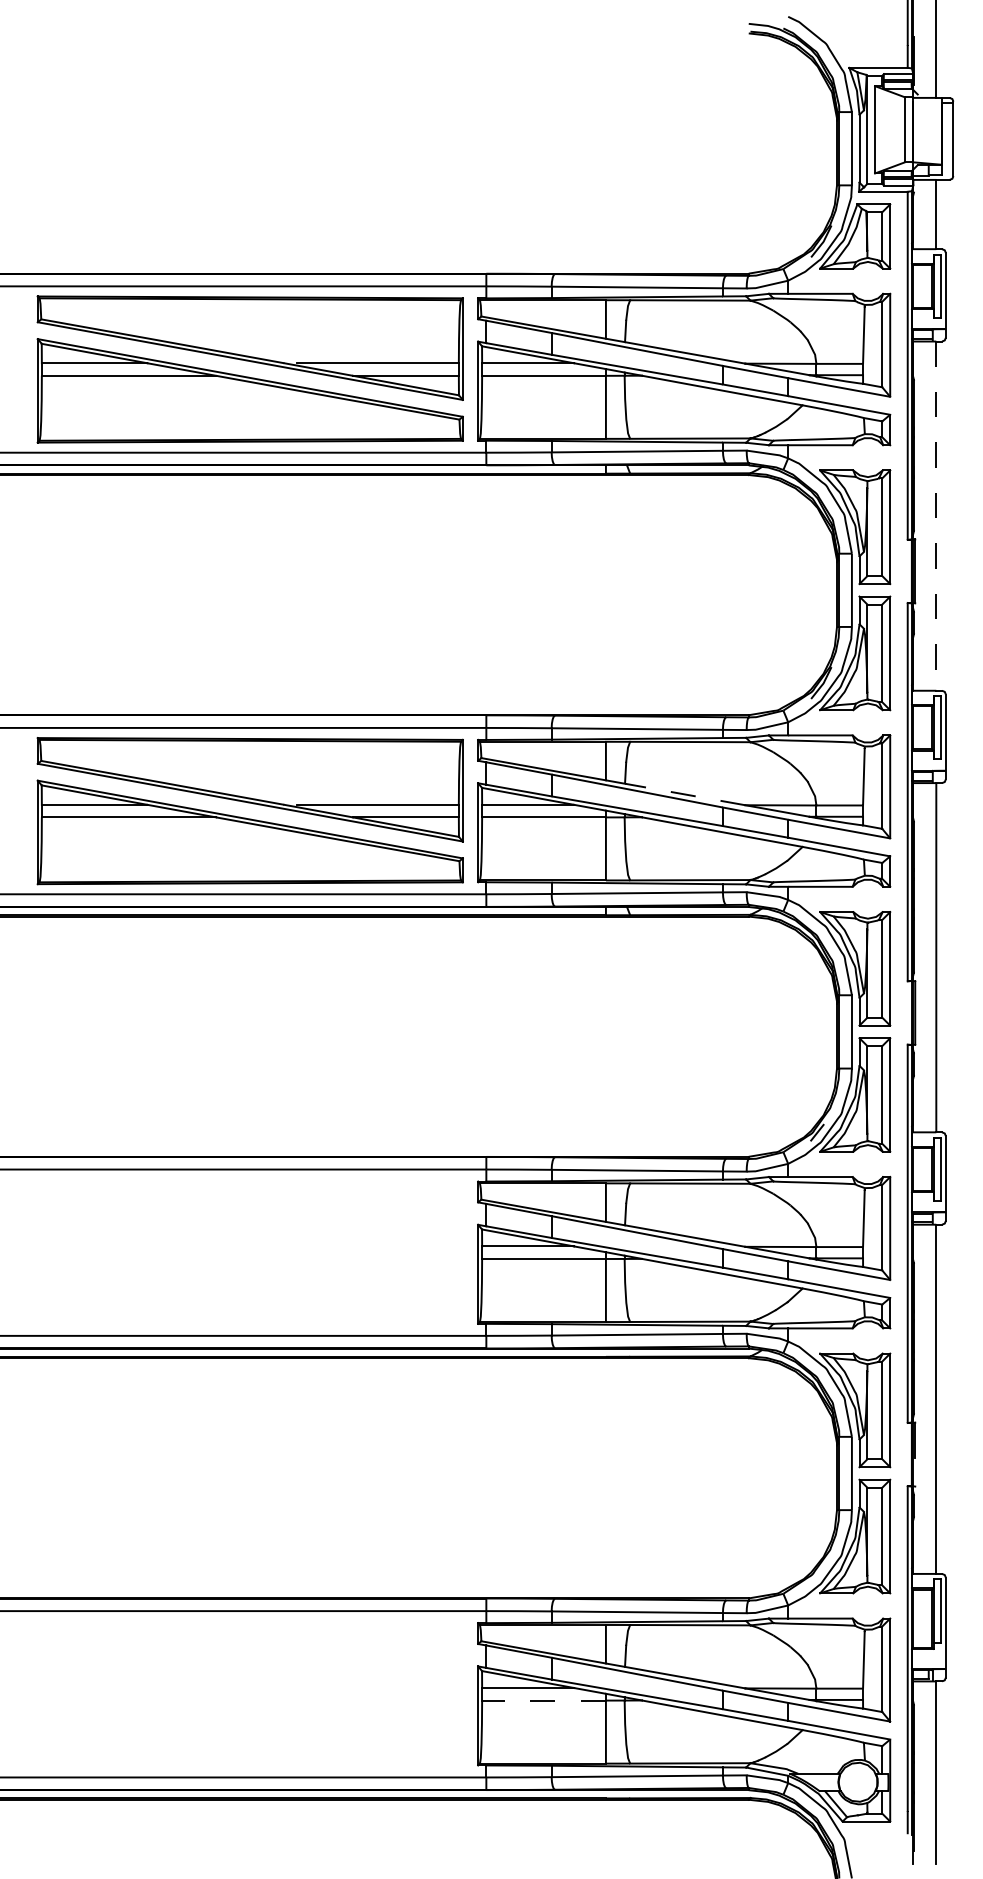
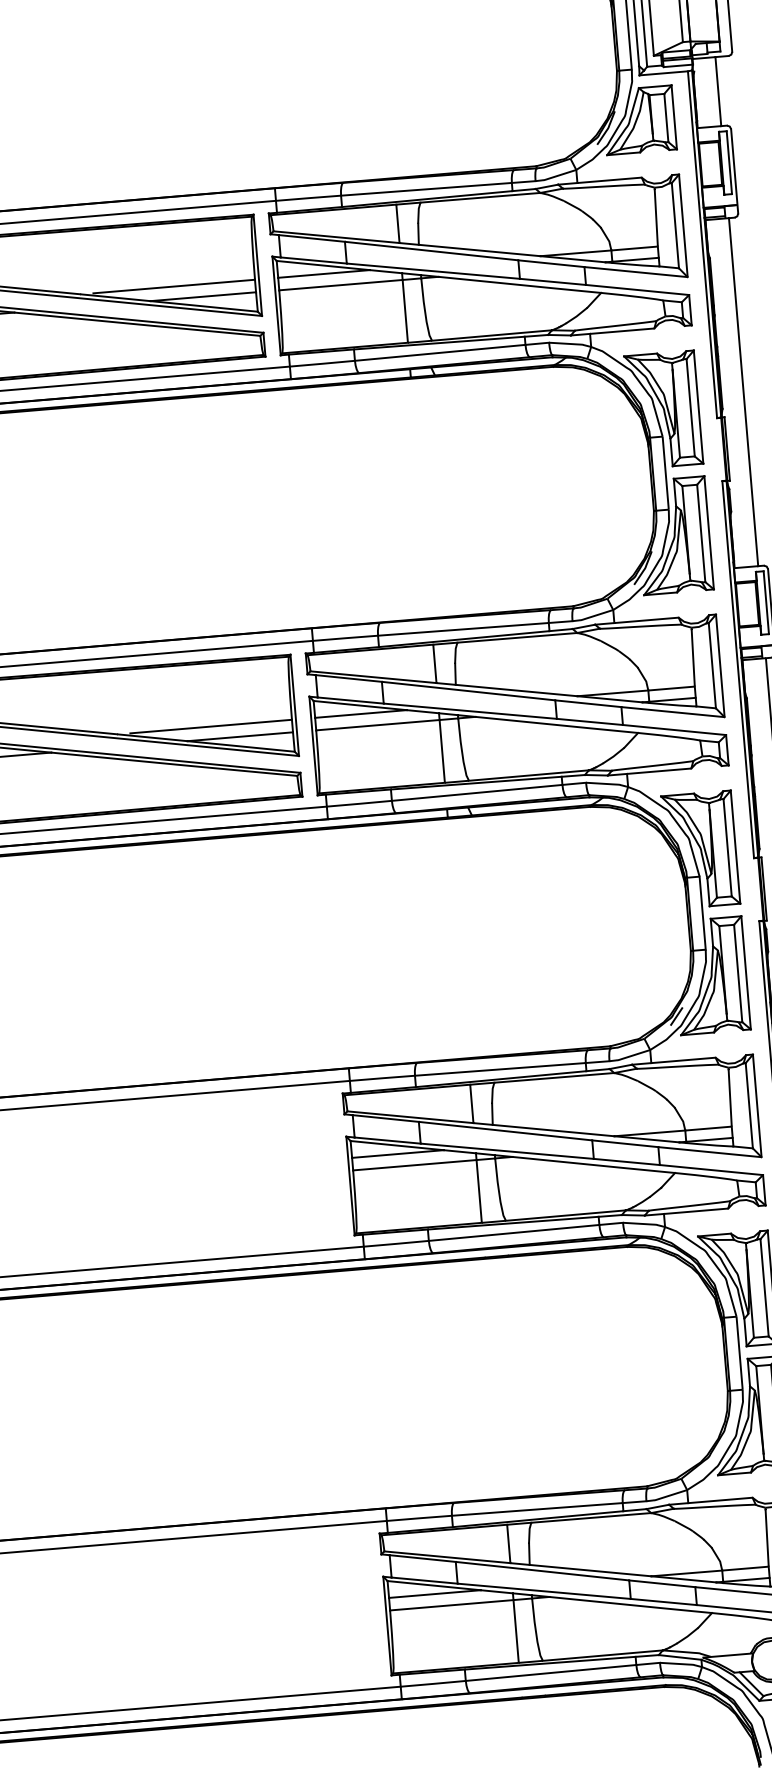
line: (936, 516) -> (743, 392), dashed -> solid
line: (684, 794) -> (515, 690), dashed -> solid
line: (544, 1700) -> (452, 1605), dashed -> solid

